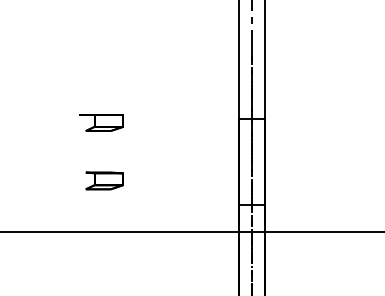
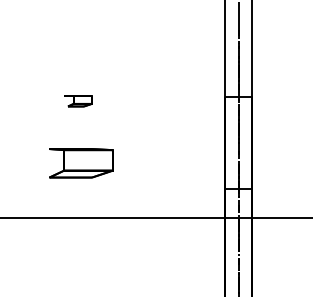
part: (101, 122) -> (78, 100), size x0.6
part: (104, 180) -> (81, 162), size x1.6

